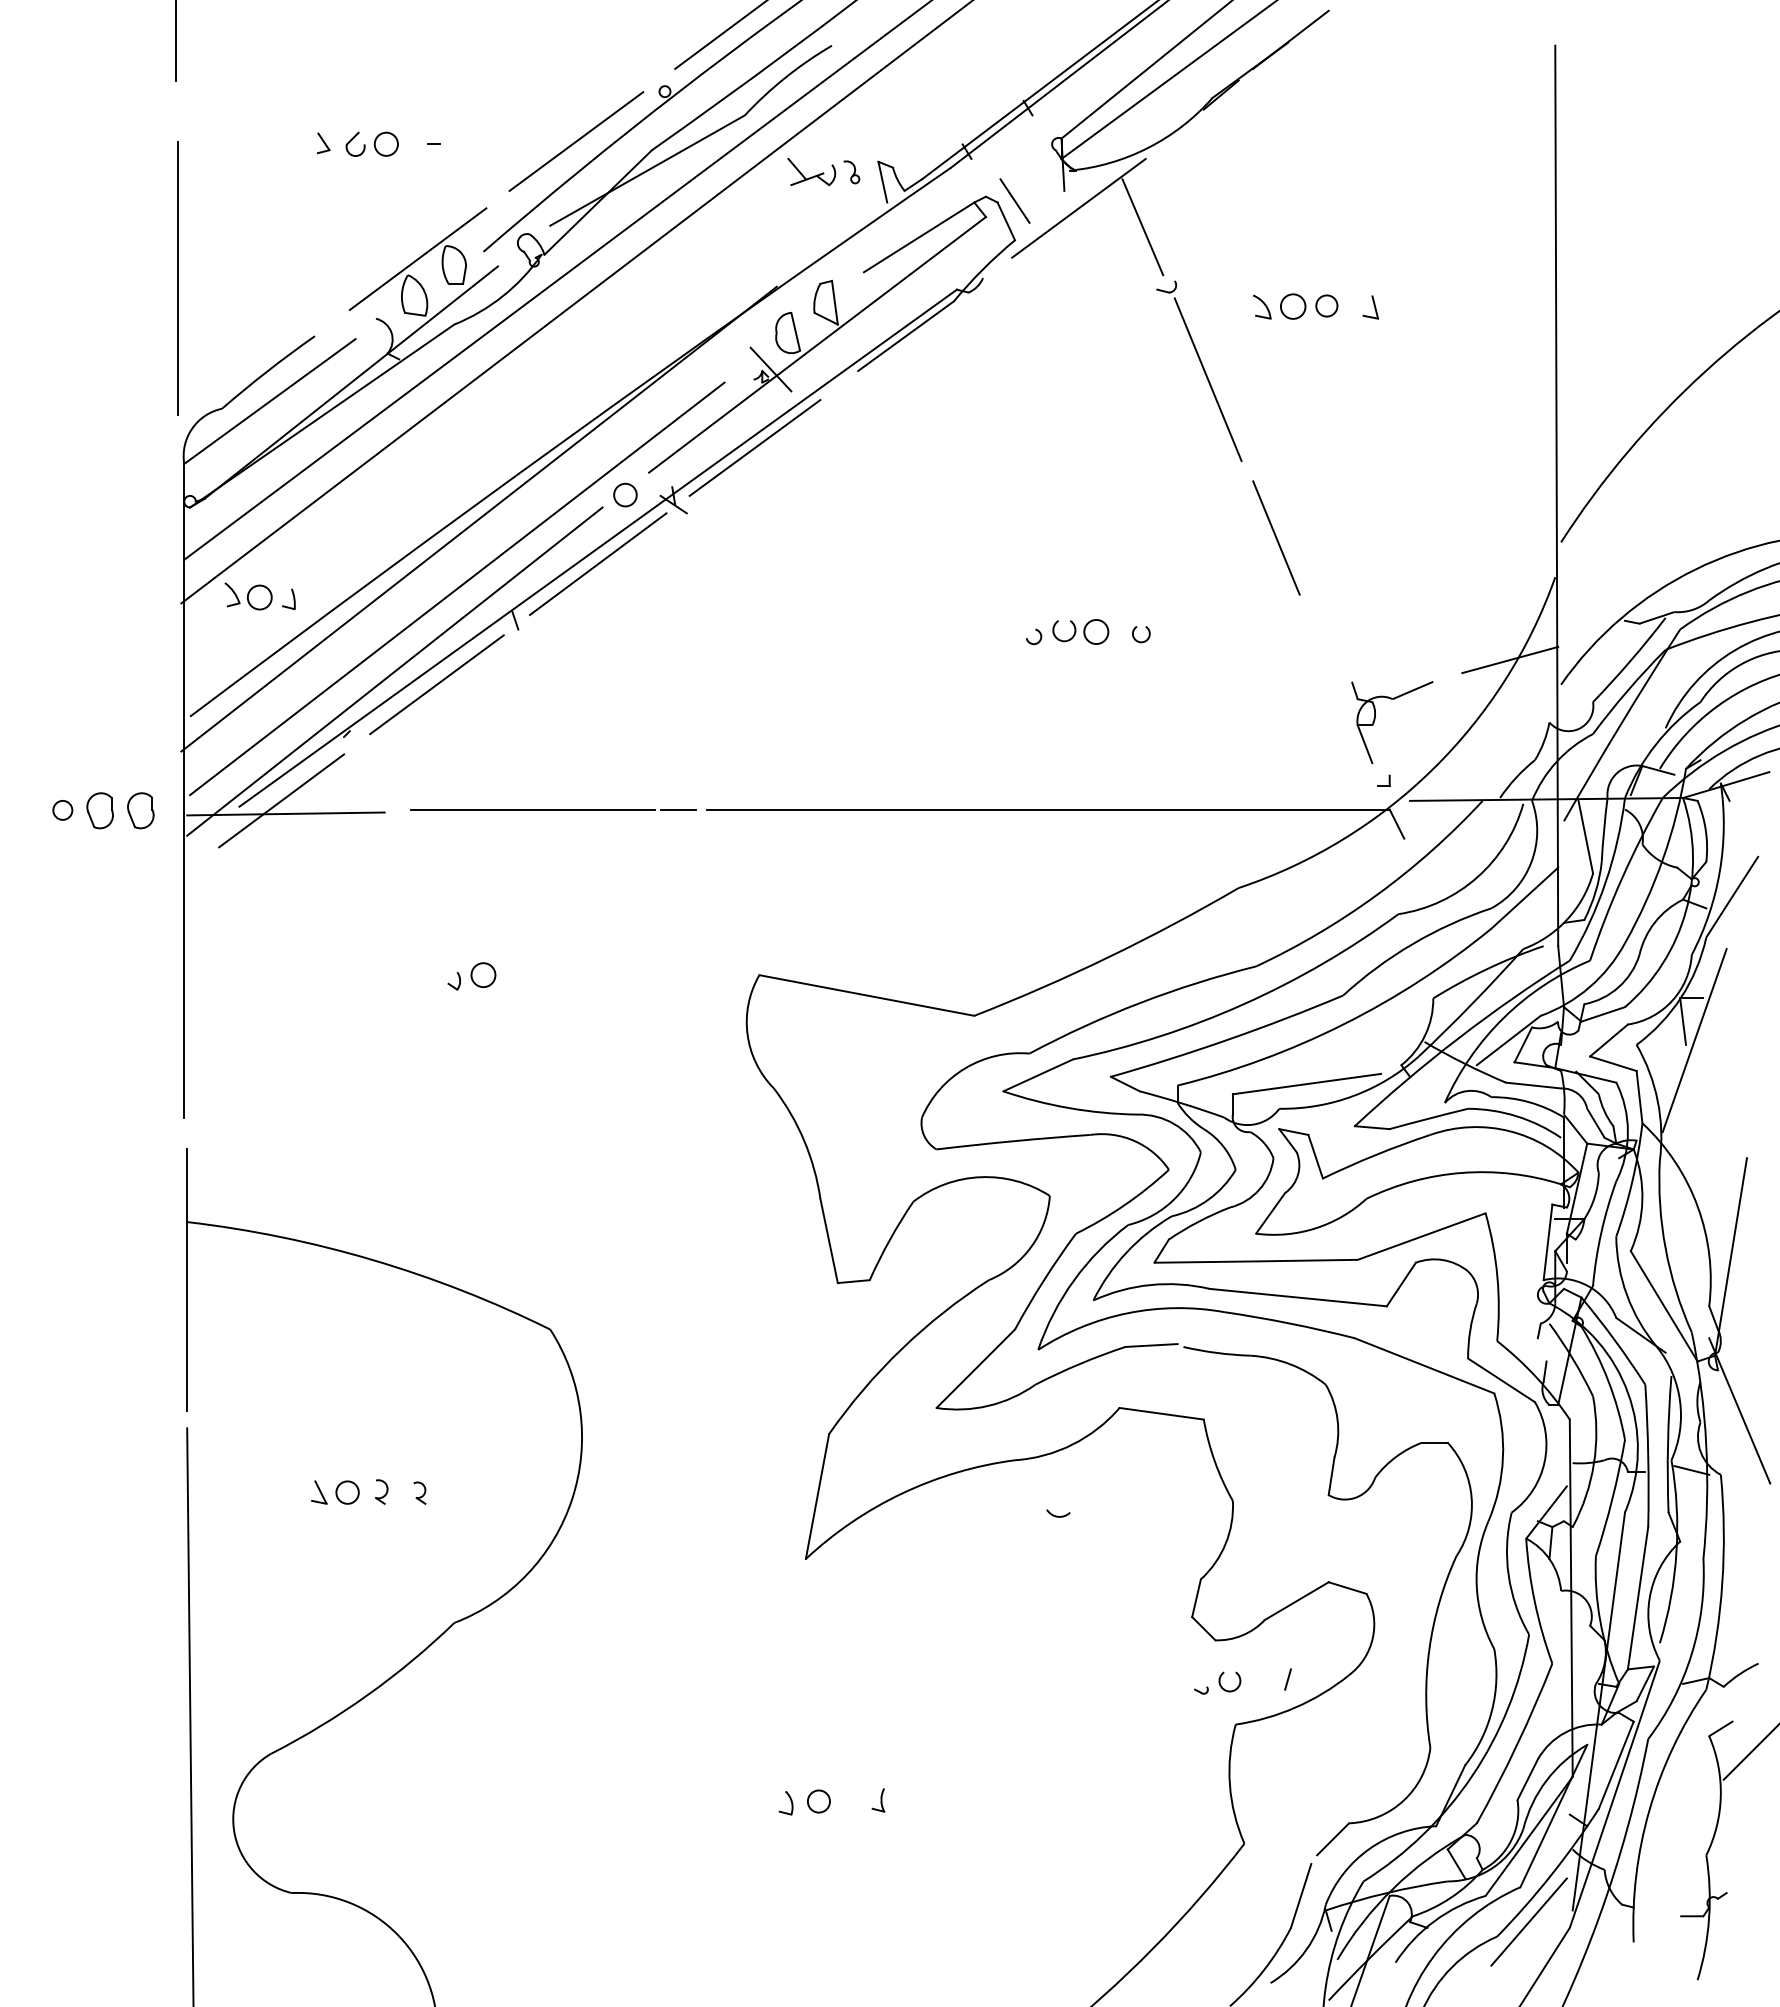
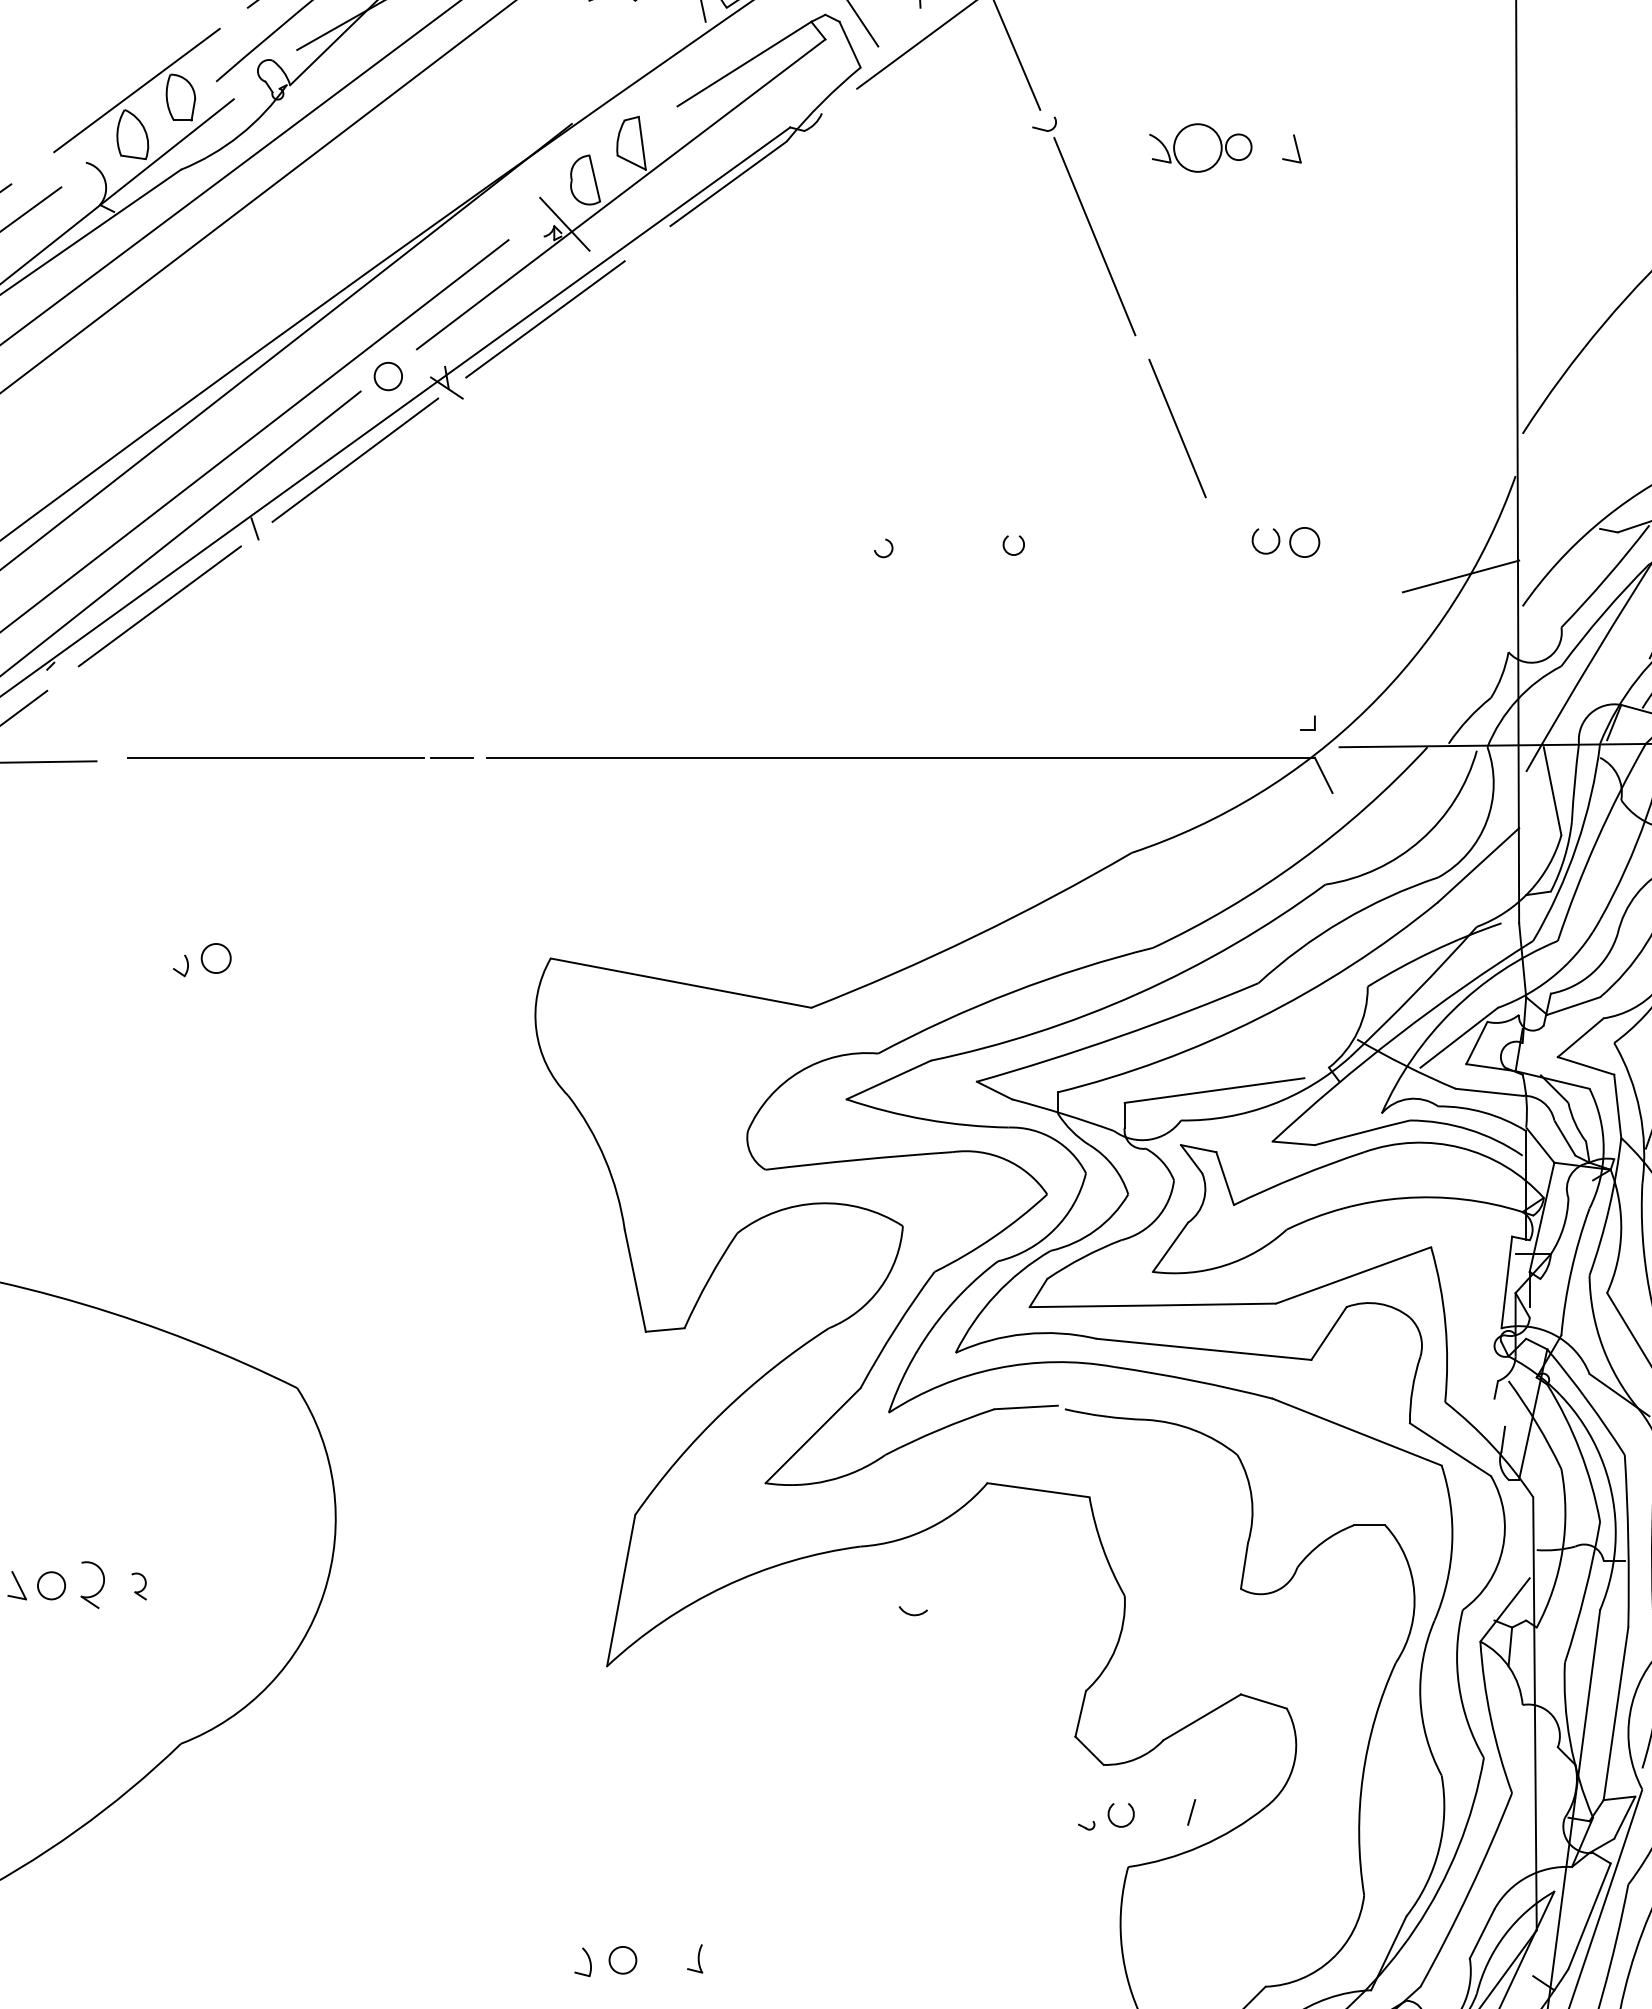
circle: (1292, 306) -> (1197, 147), size x1.6
part: (1080, 631) -> (1285, 541), moved
part: (1375, 720) -> (1297, 649), removed
part: (381, 1491) -> (92, 1584), size x1.6

